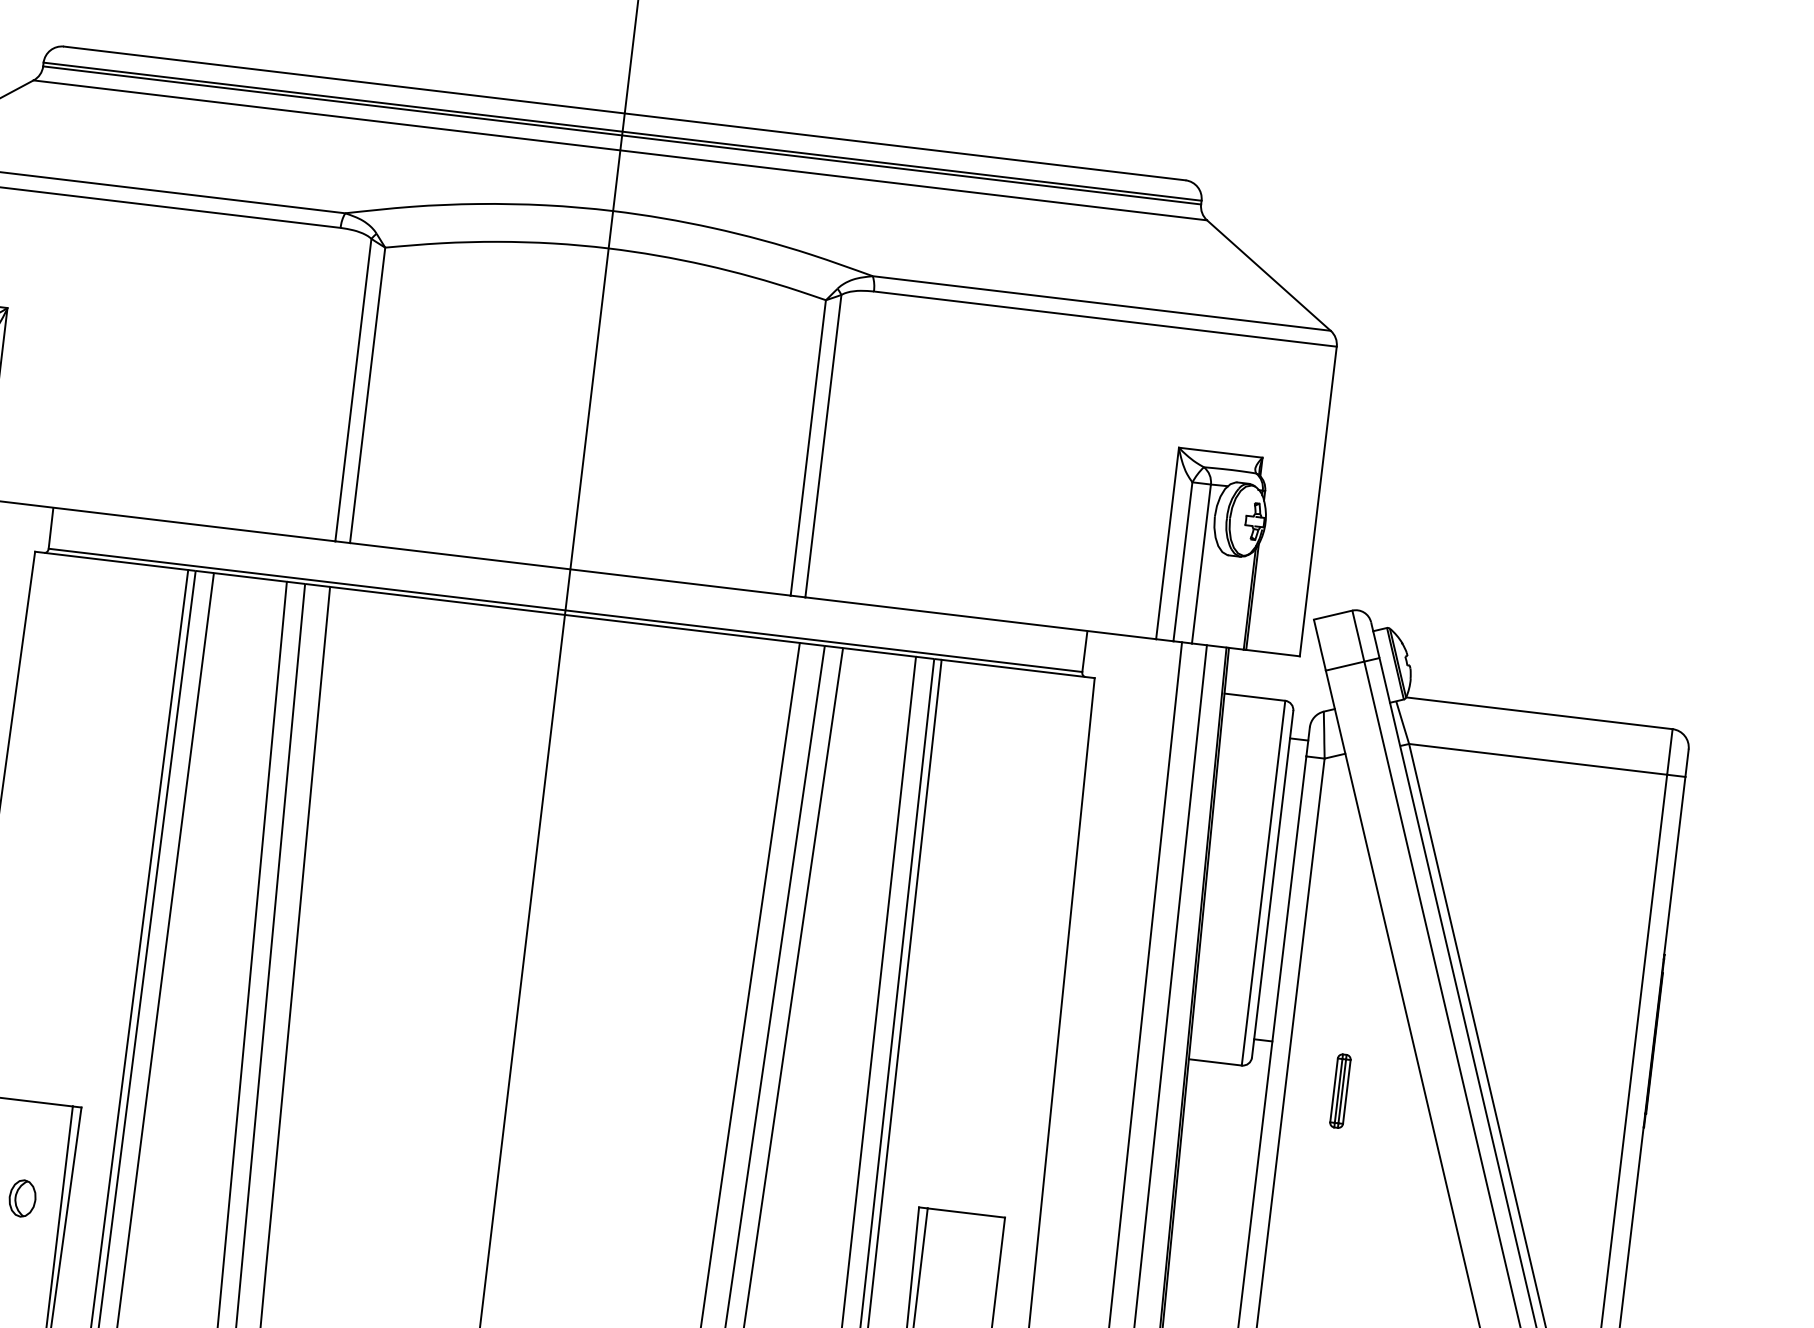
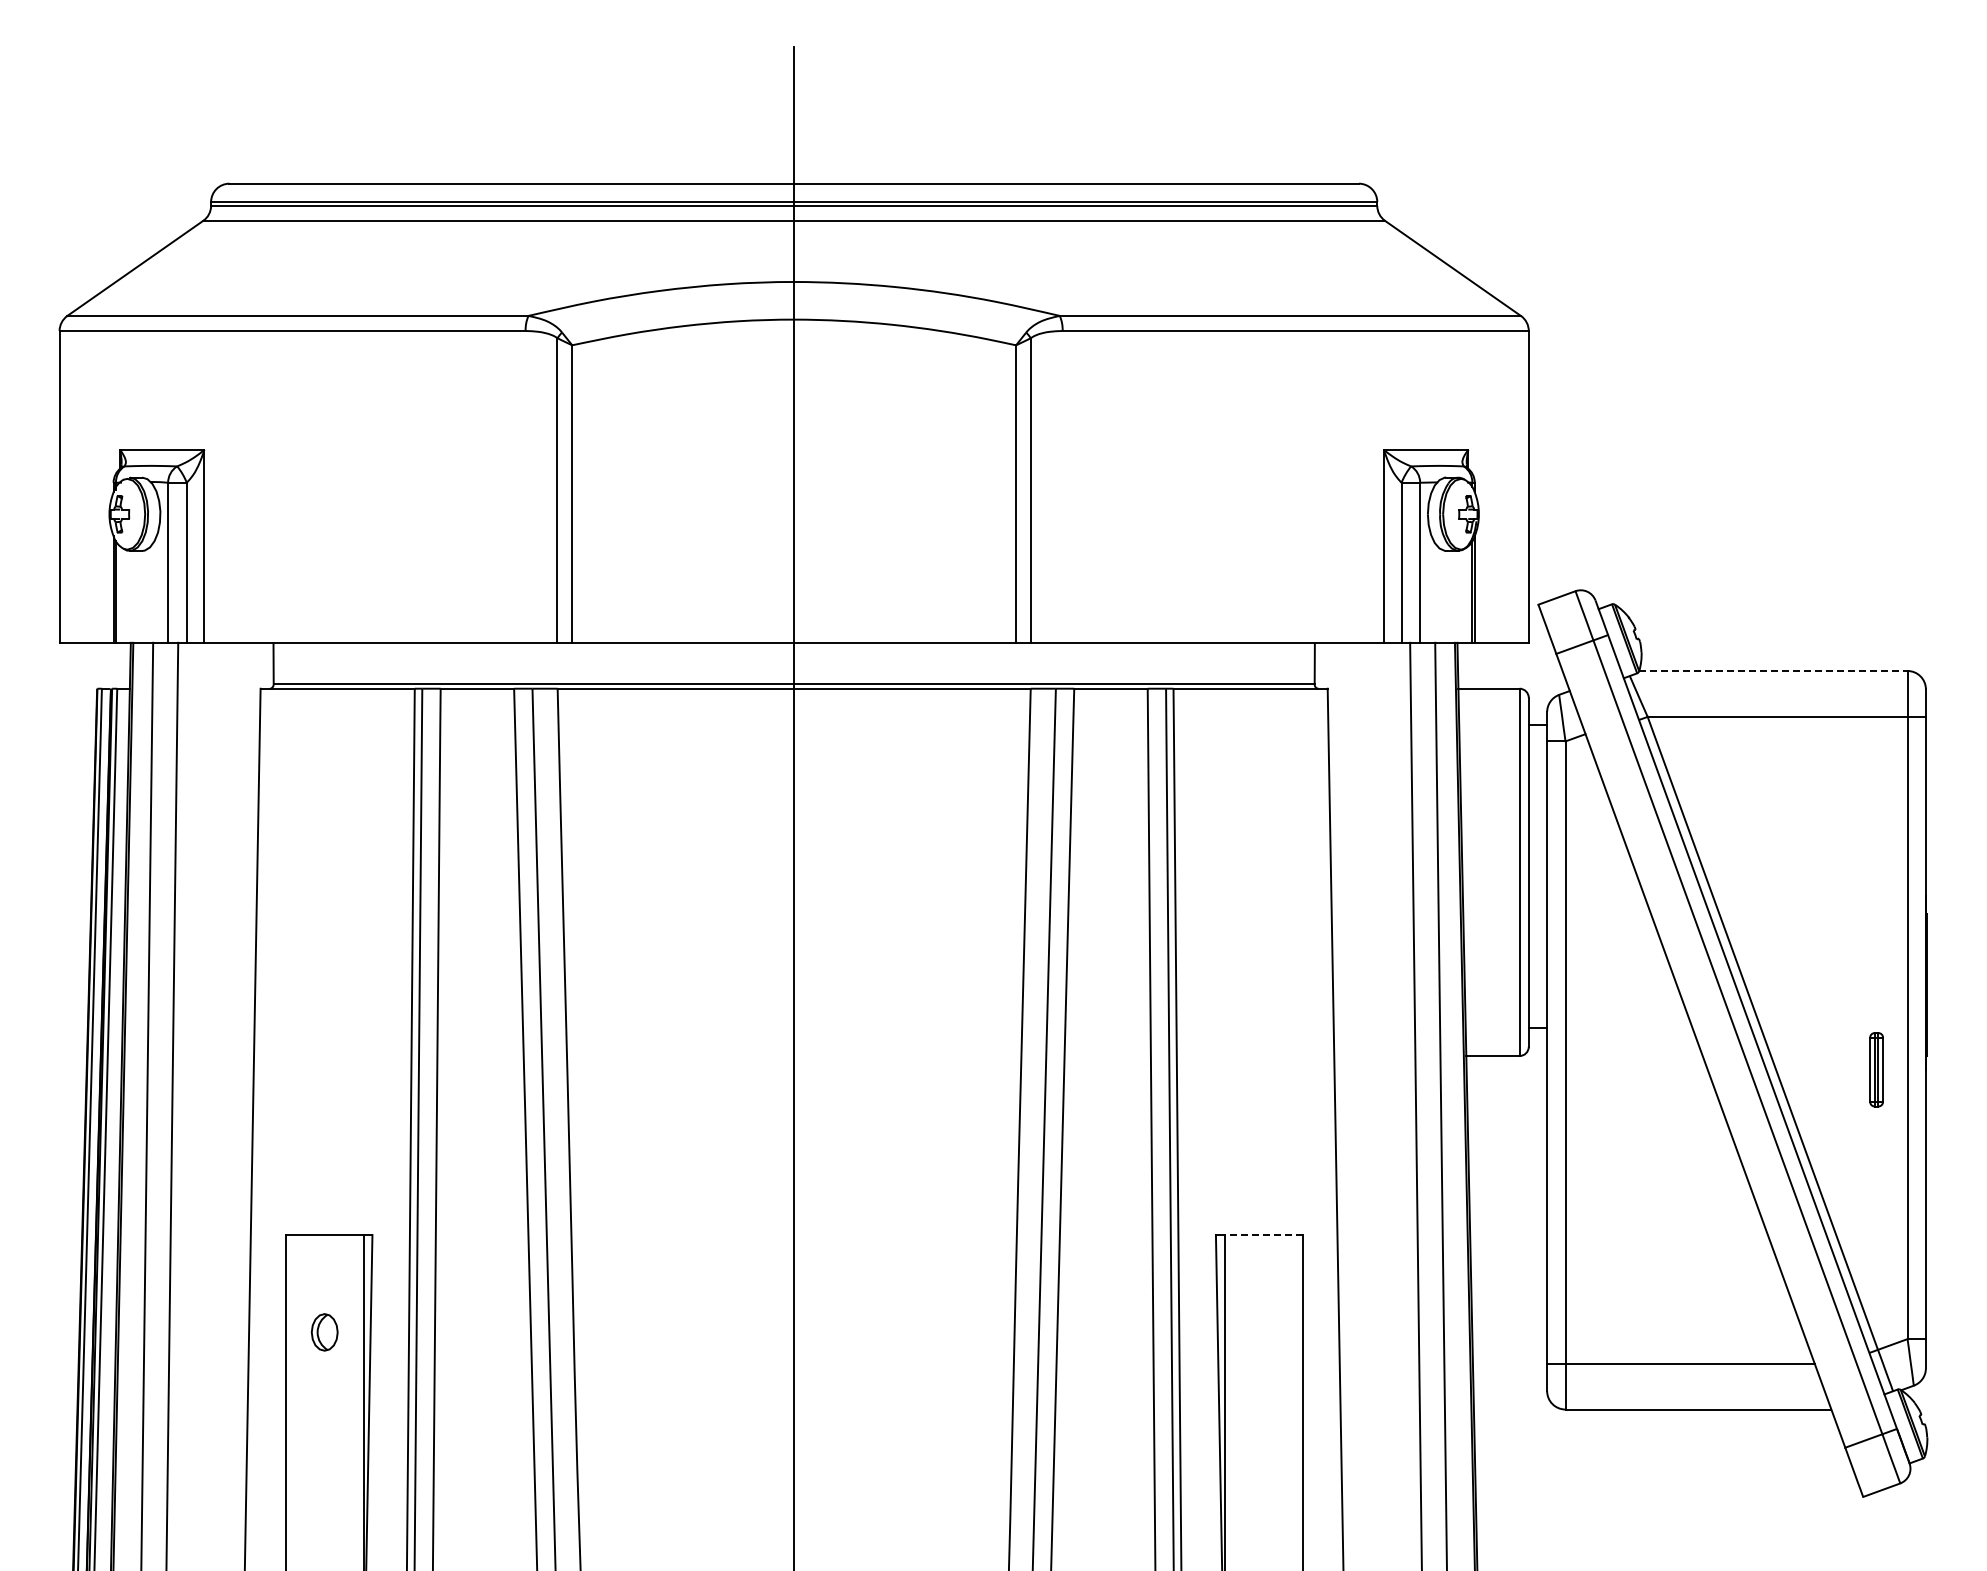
line: (1539, 713) -> (1773, 671), solid -> dashed
part: (1340, 1090) -> (1876, 1069), moved
line: (966, 1213) -> (1263, 1235), solid -> dashed

